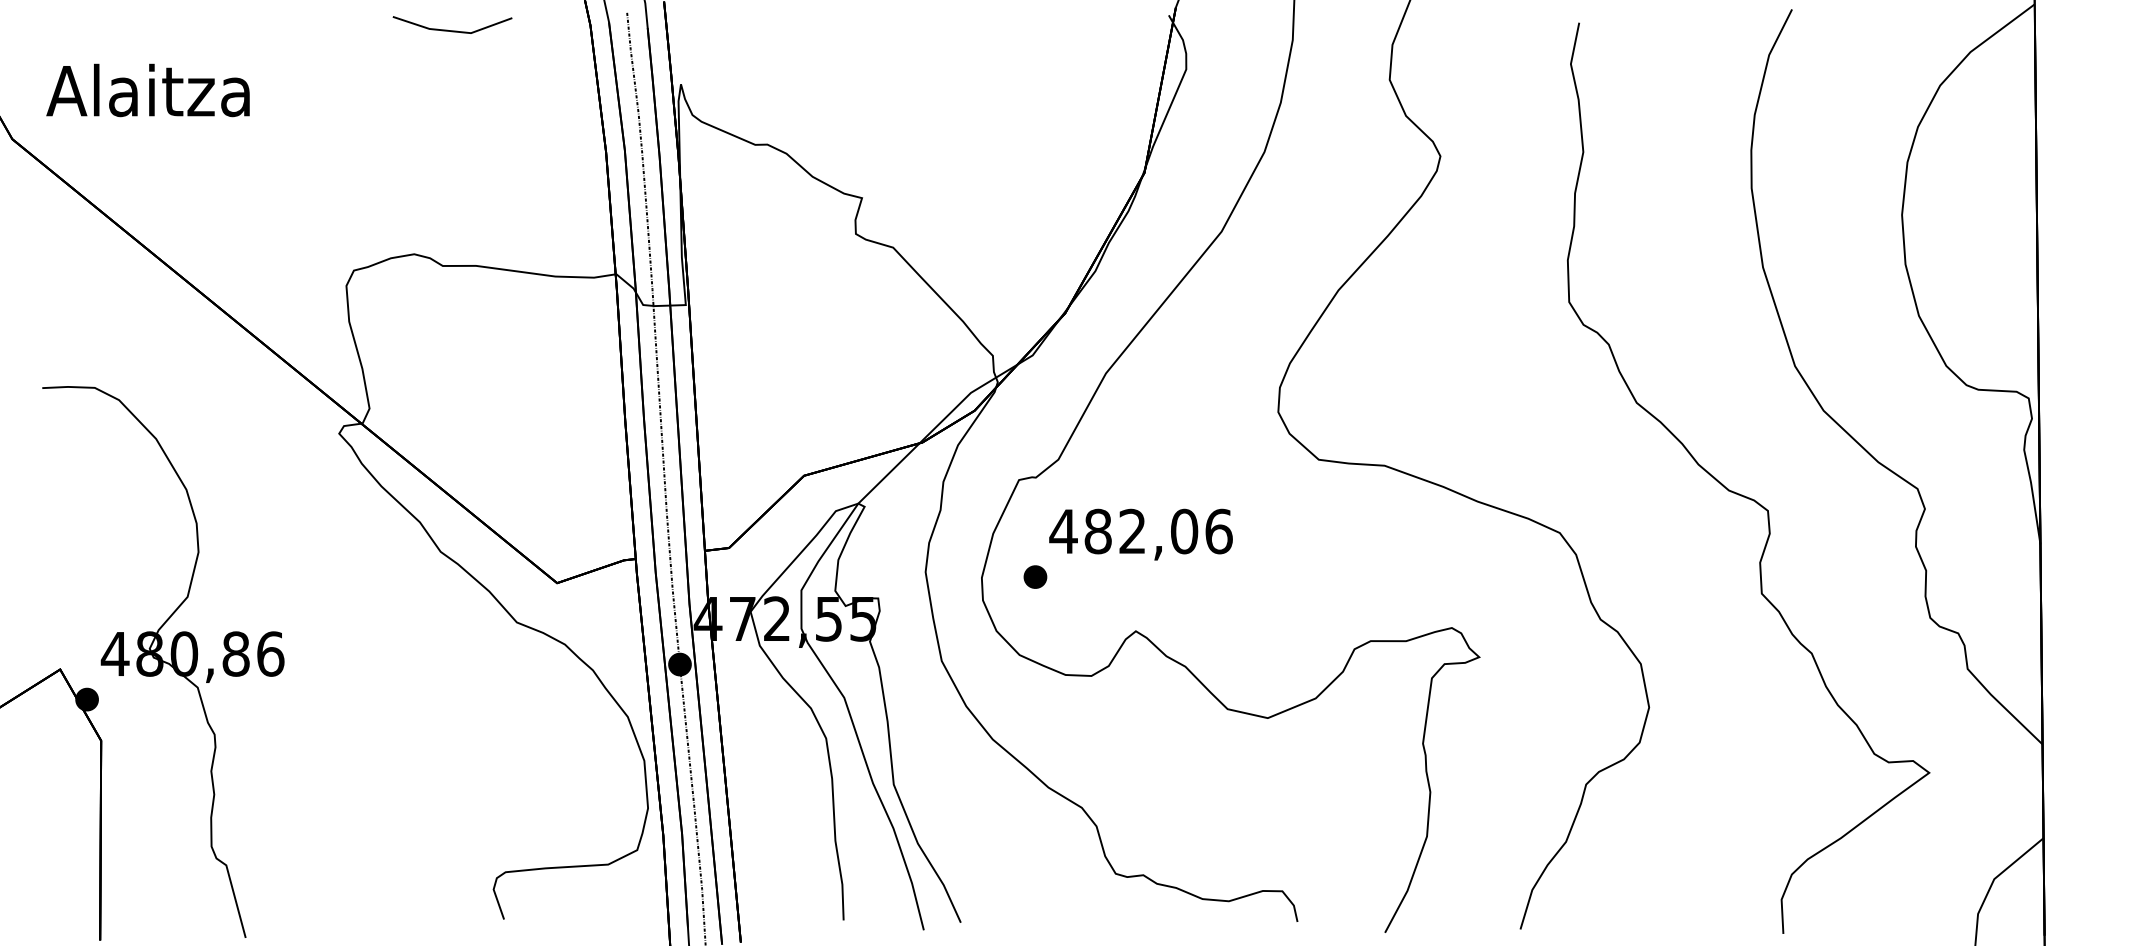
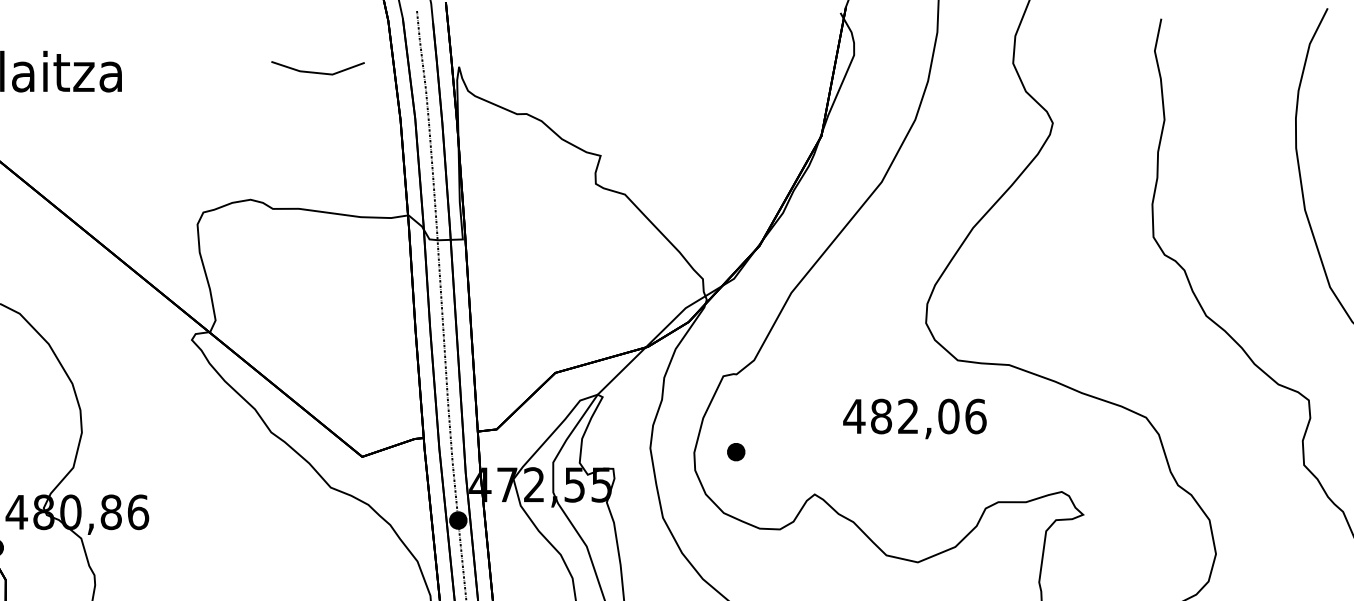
line: (452, 30) -> (317, 72), moved
text: (1140, 534) -> (914, 418), moved

